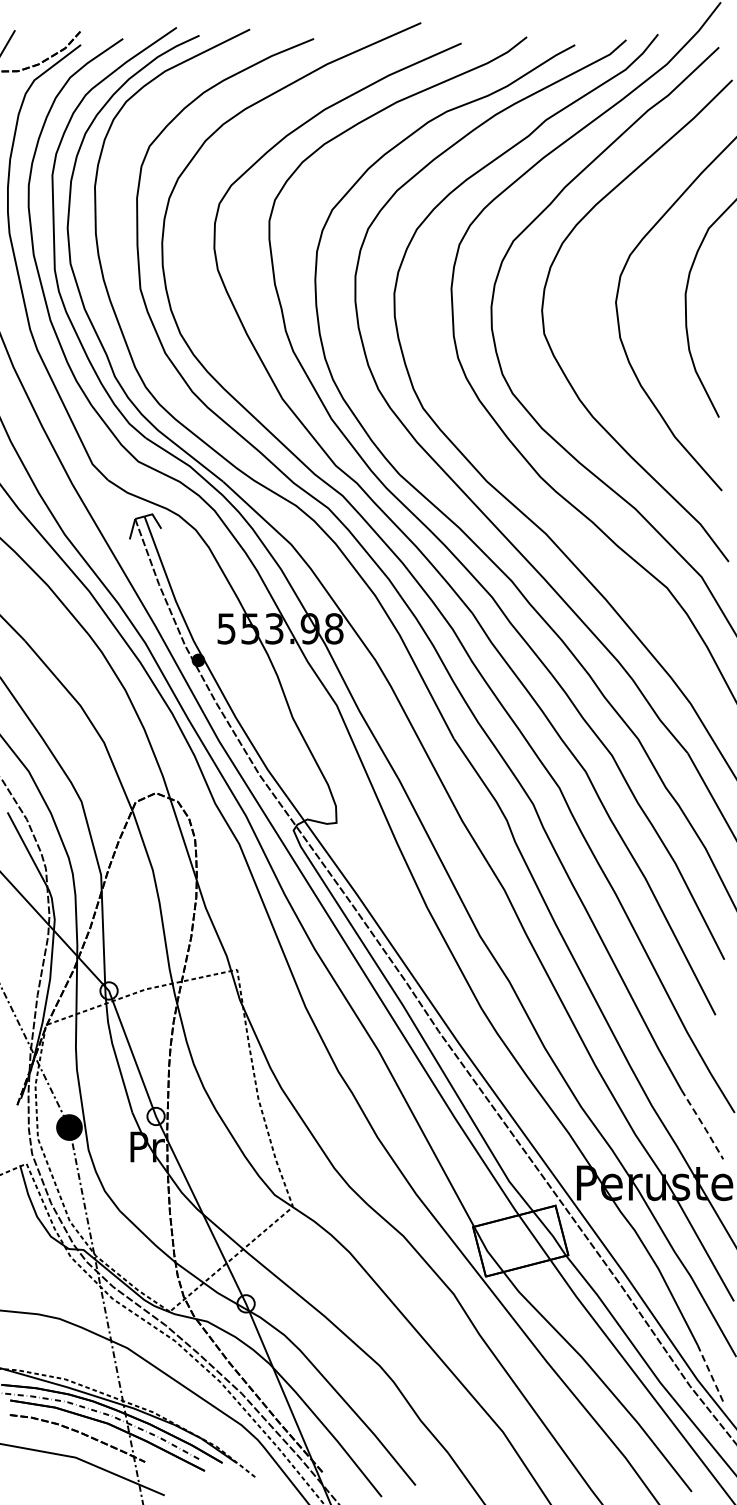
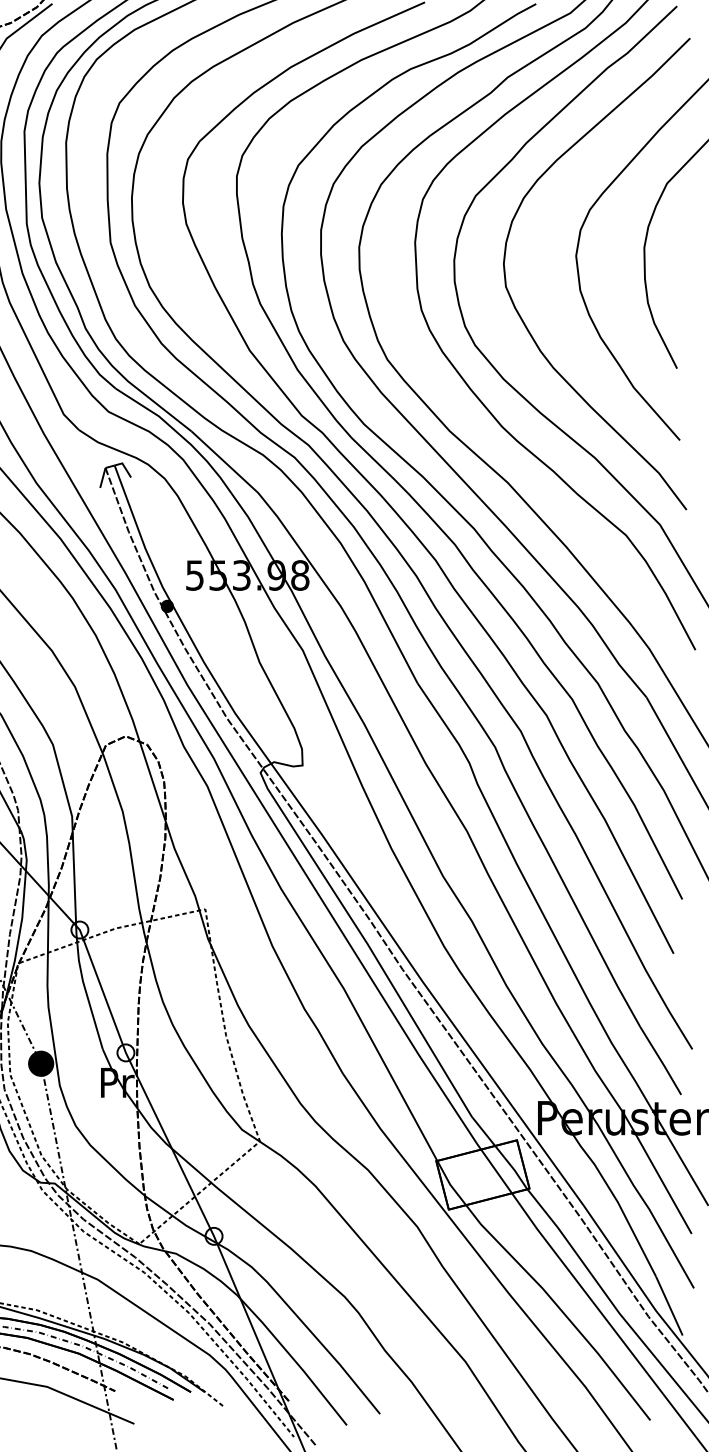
line: (703, 1125) -> (661, 1061), dashed -> solid
line: (711, 1375) -> (669, 1306), dashed -> solid

